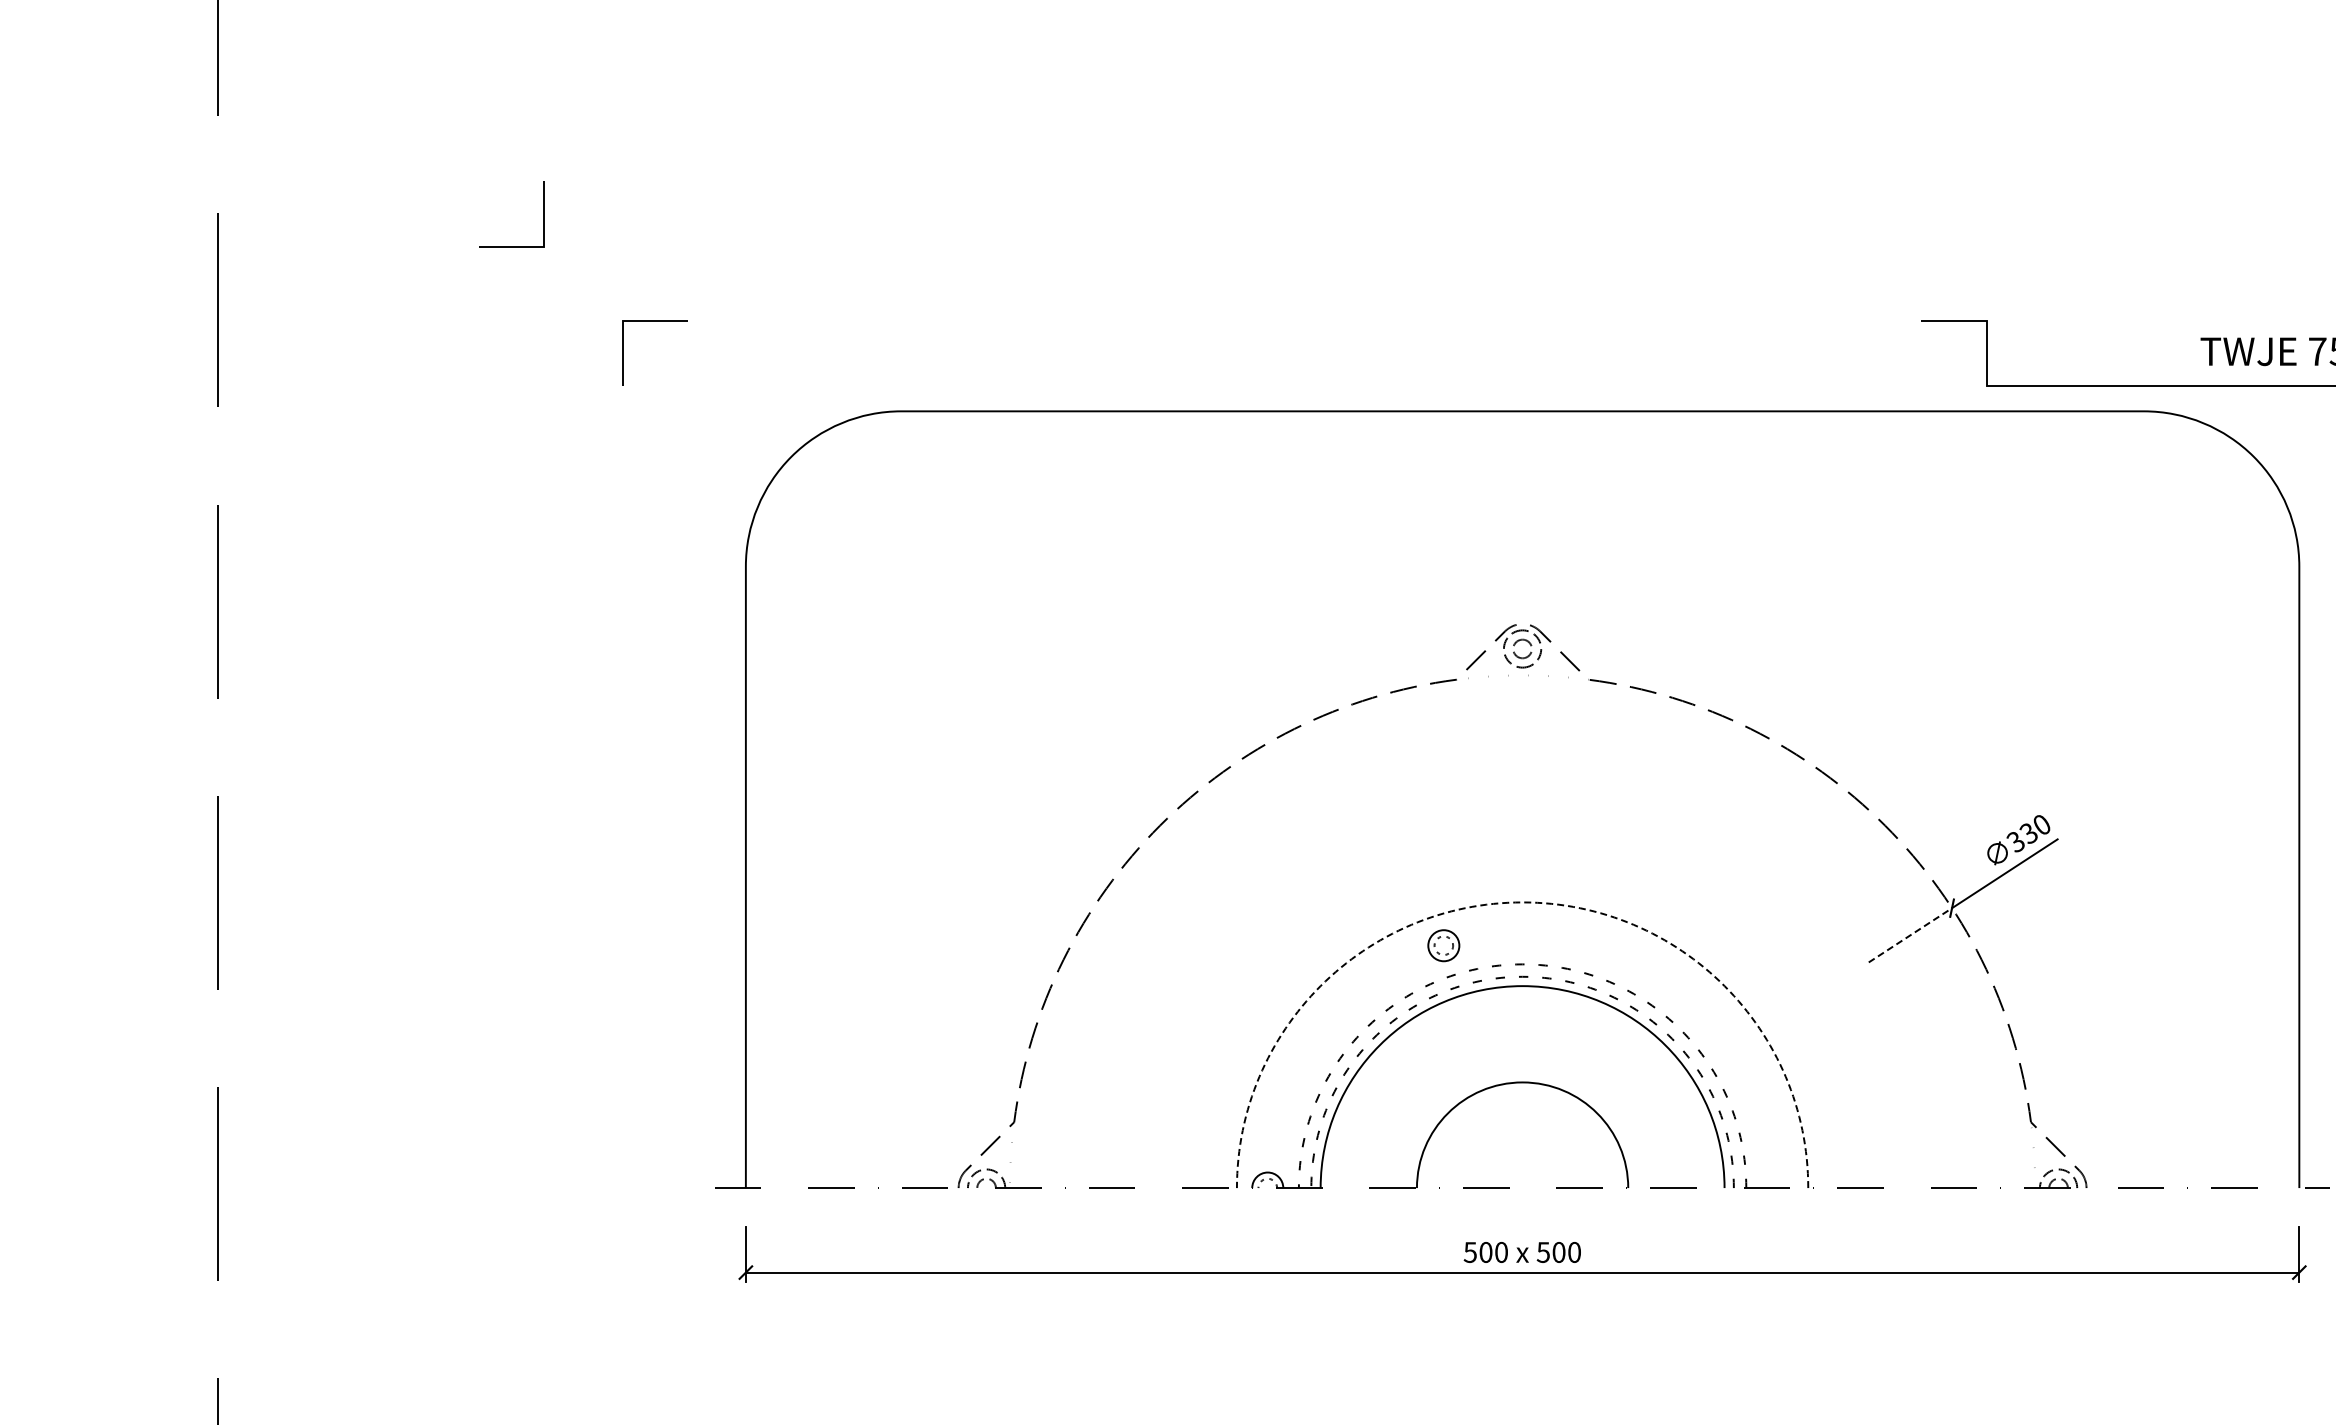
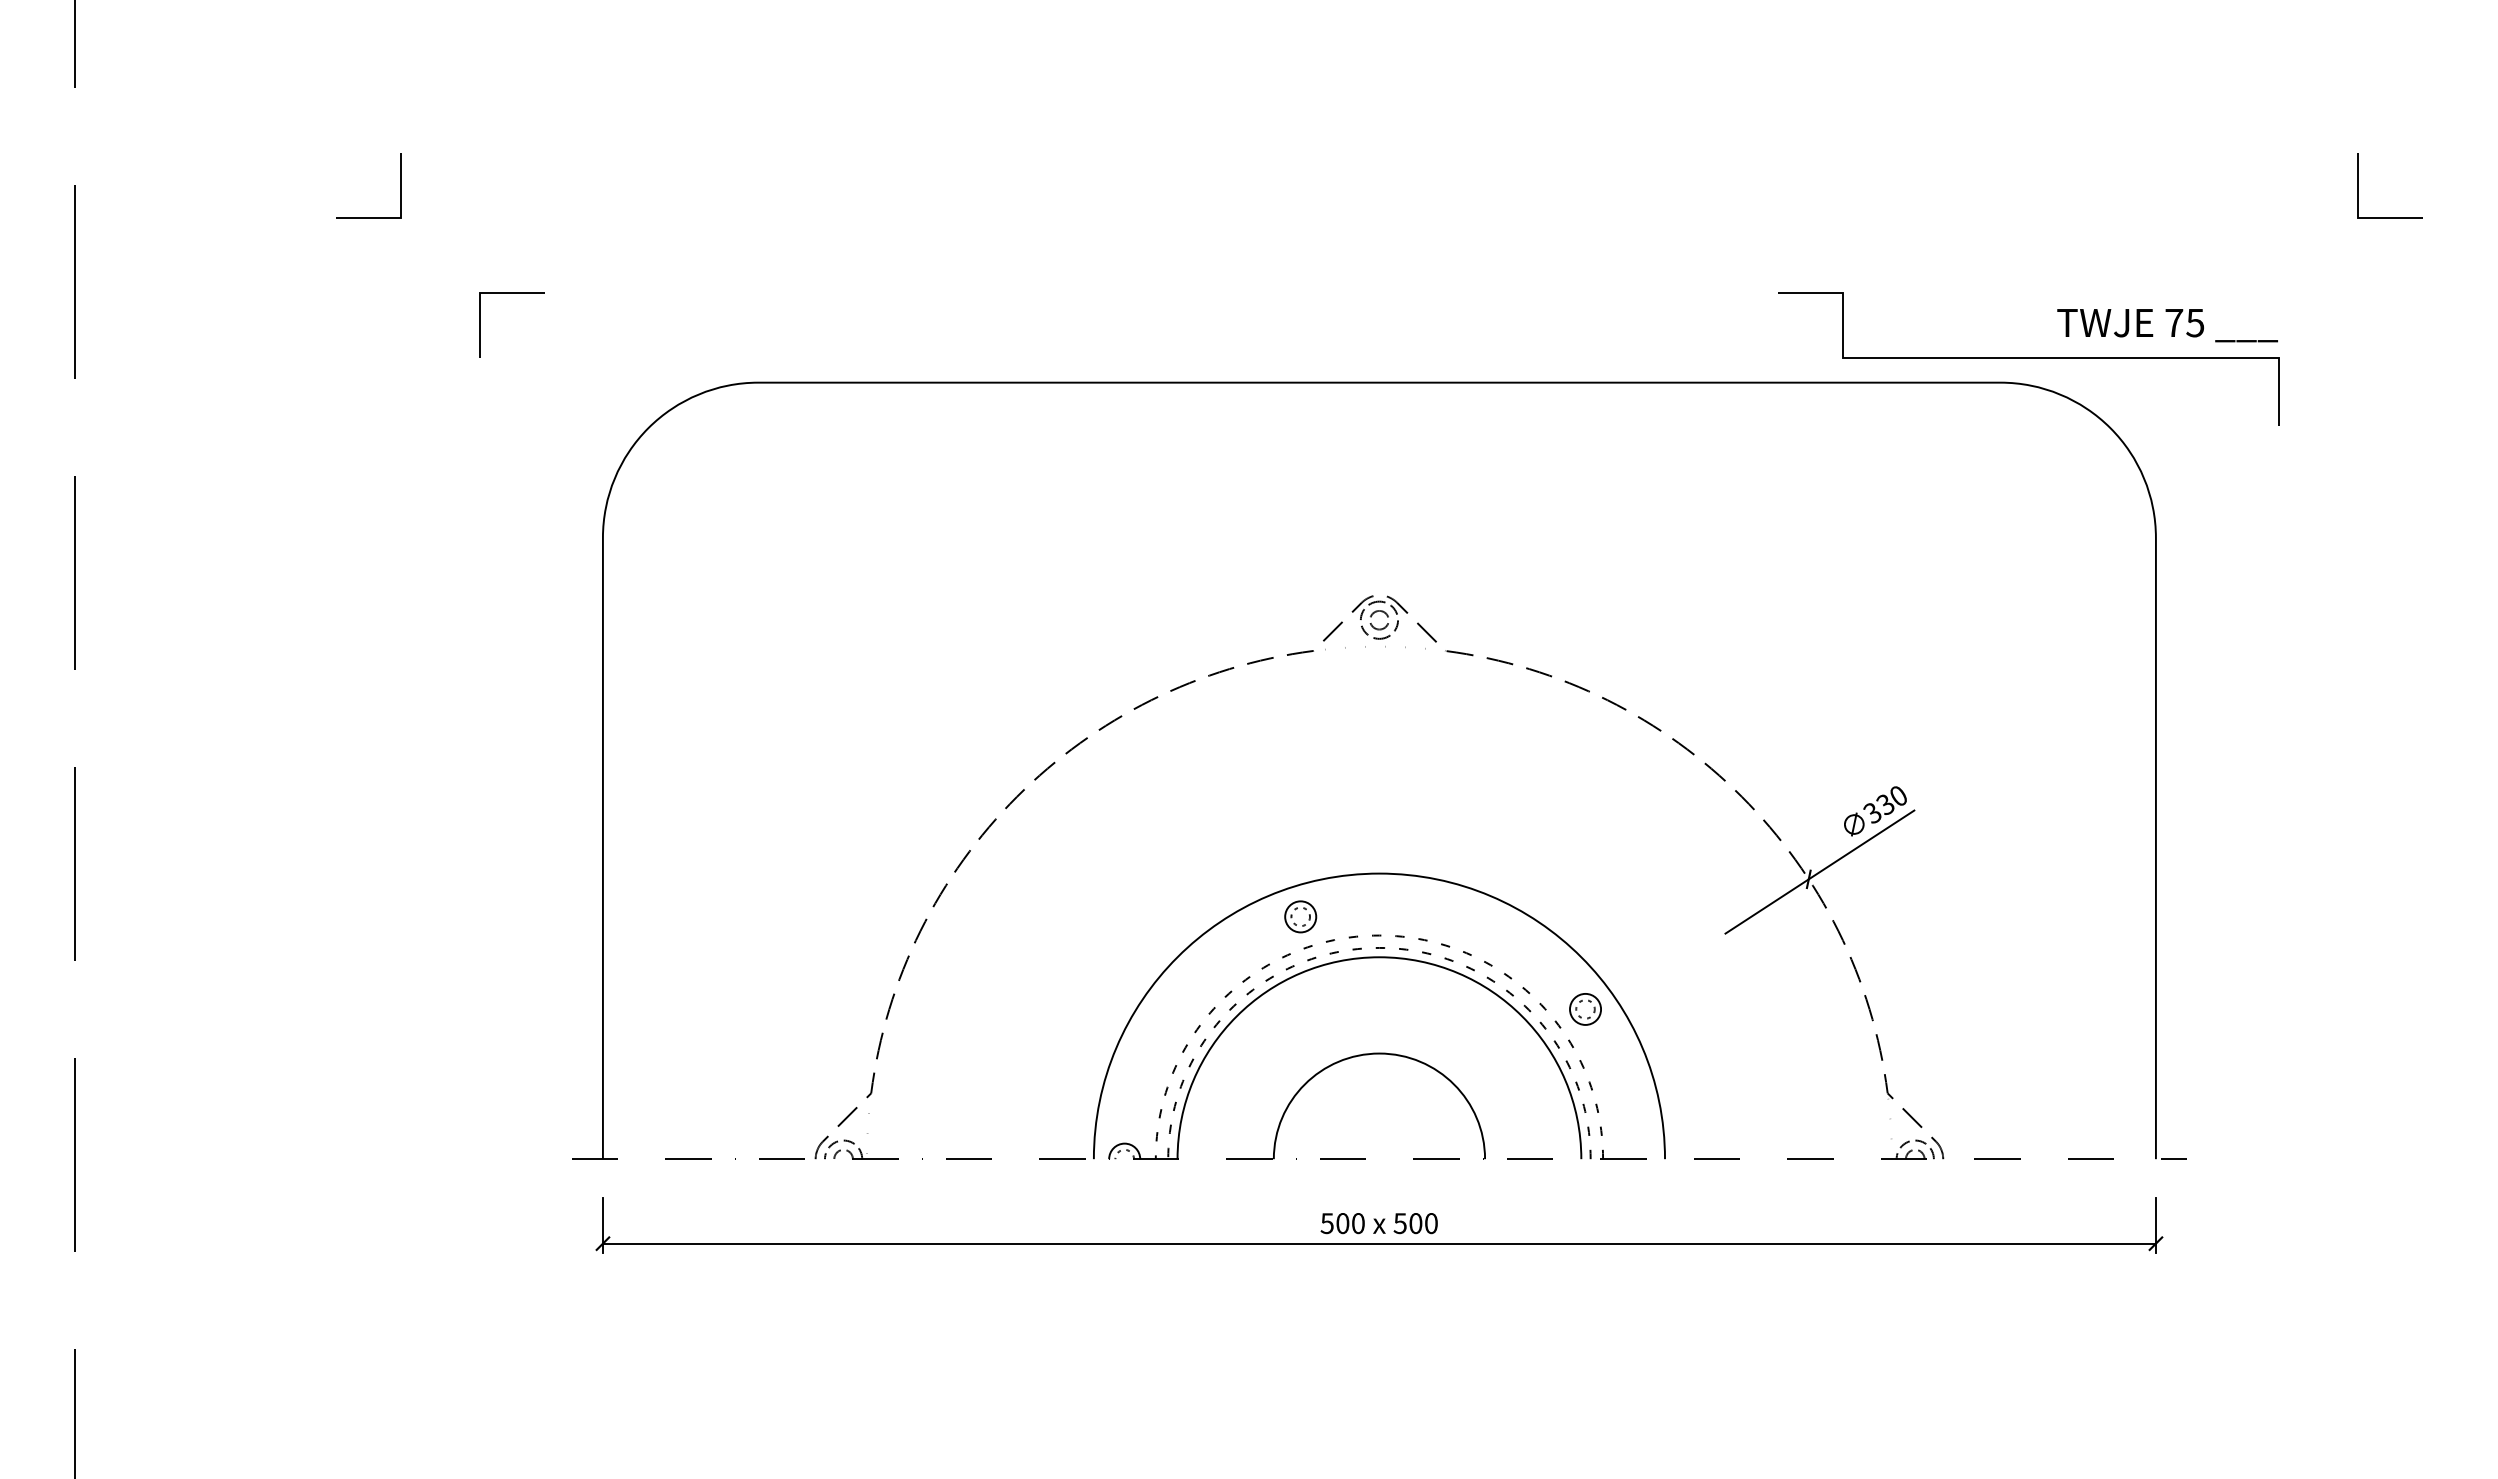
arc: (1522, 902) -> (1379, 873), dashed -> solid
line: (1910, 935) -> (1767, 906), dashed -> solid
part: (1728, 1038) -> (1585, 1009), added

